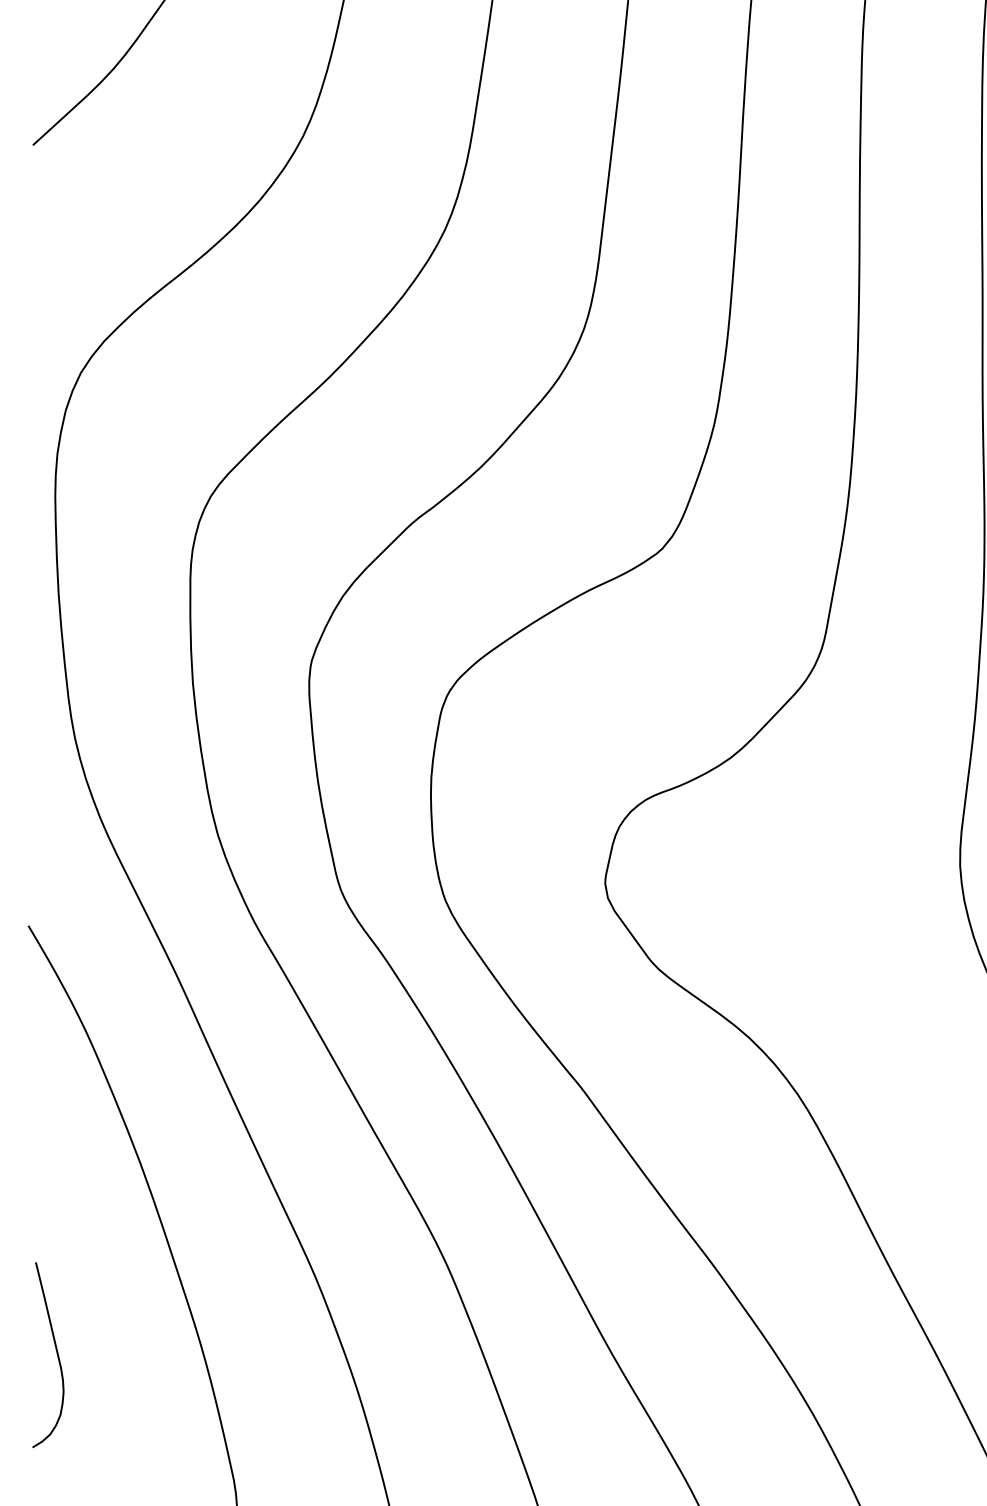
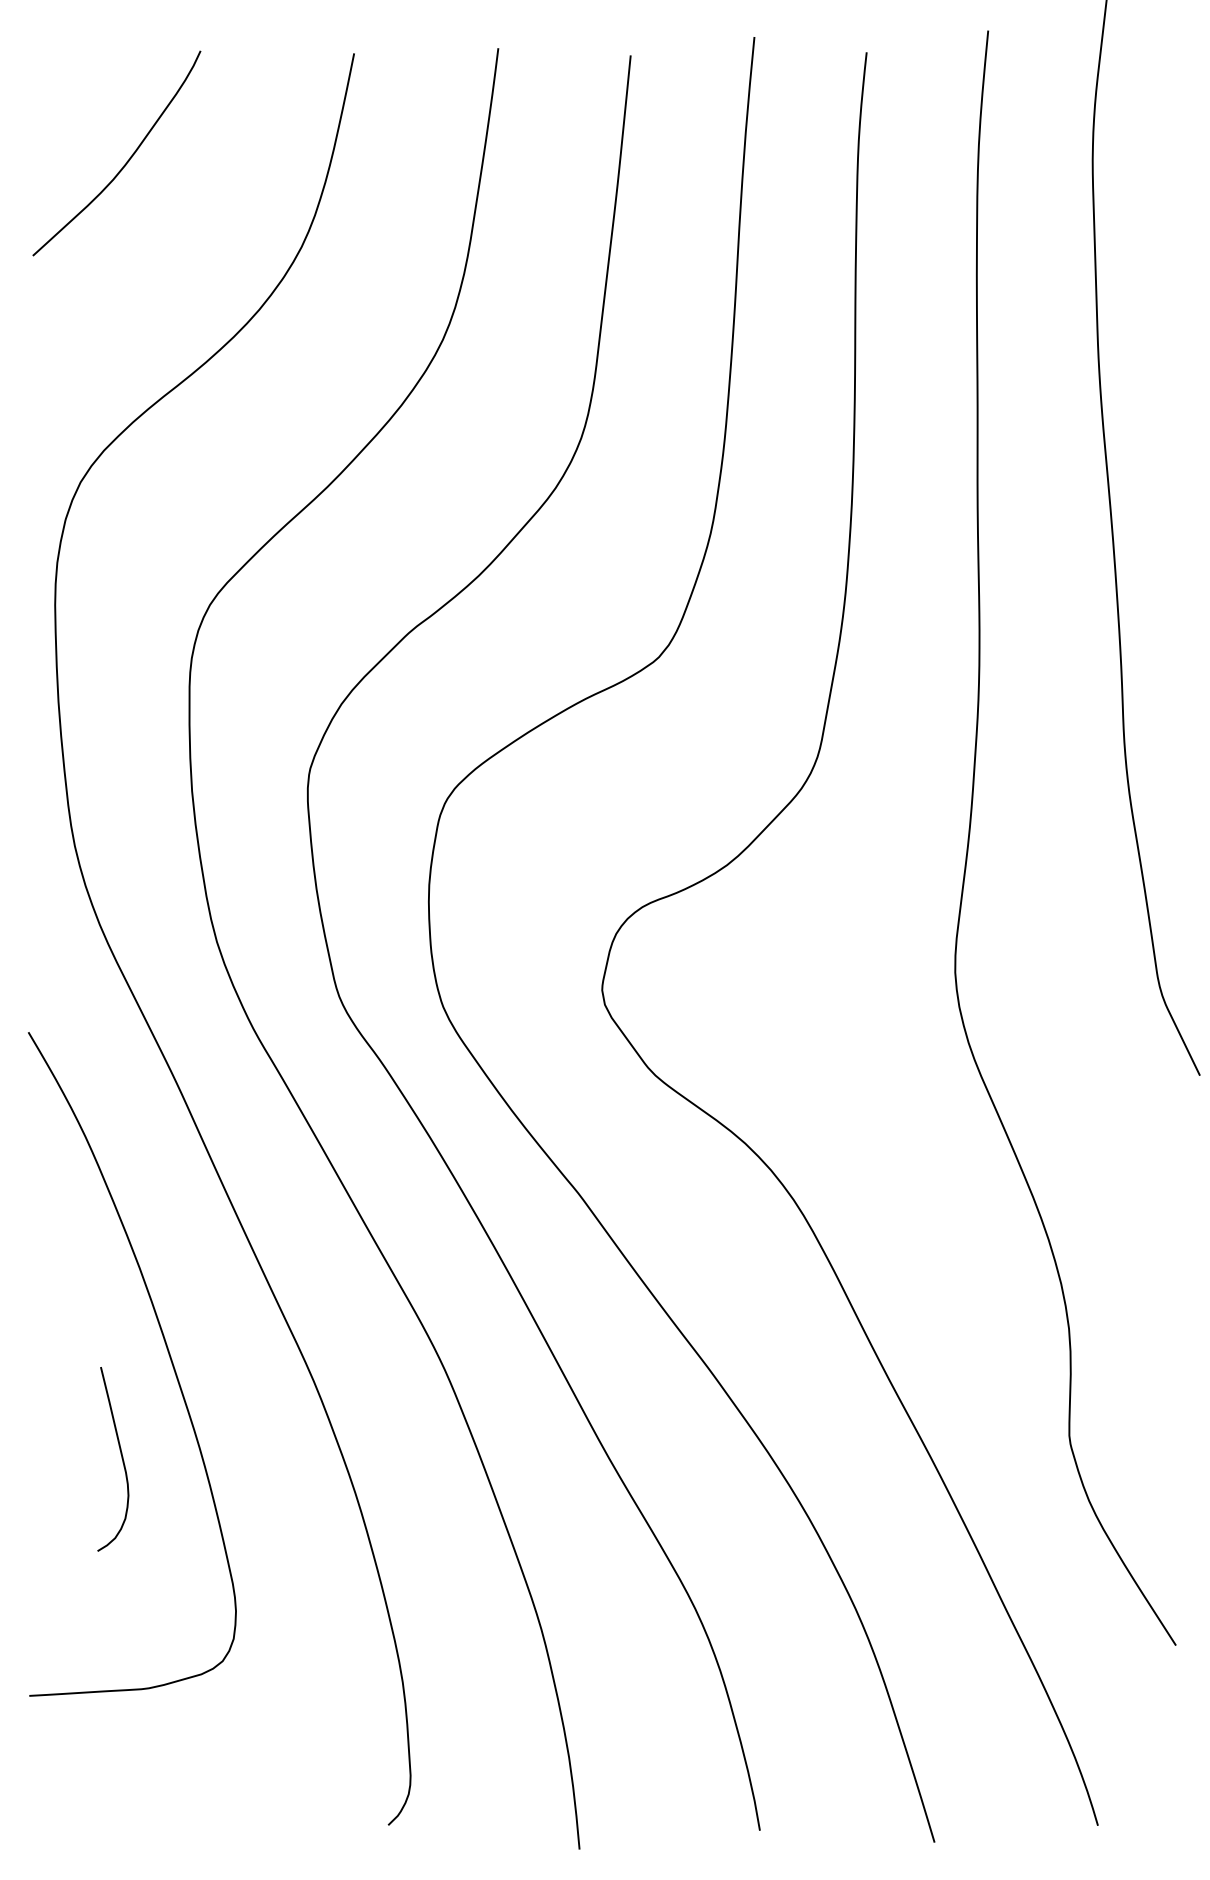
curve: (56, 1354) -> (121, 1458), moved

